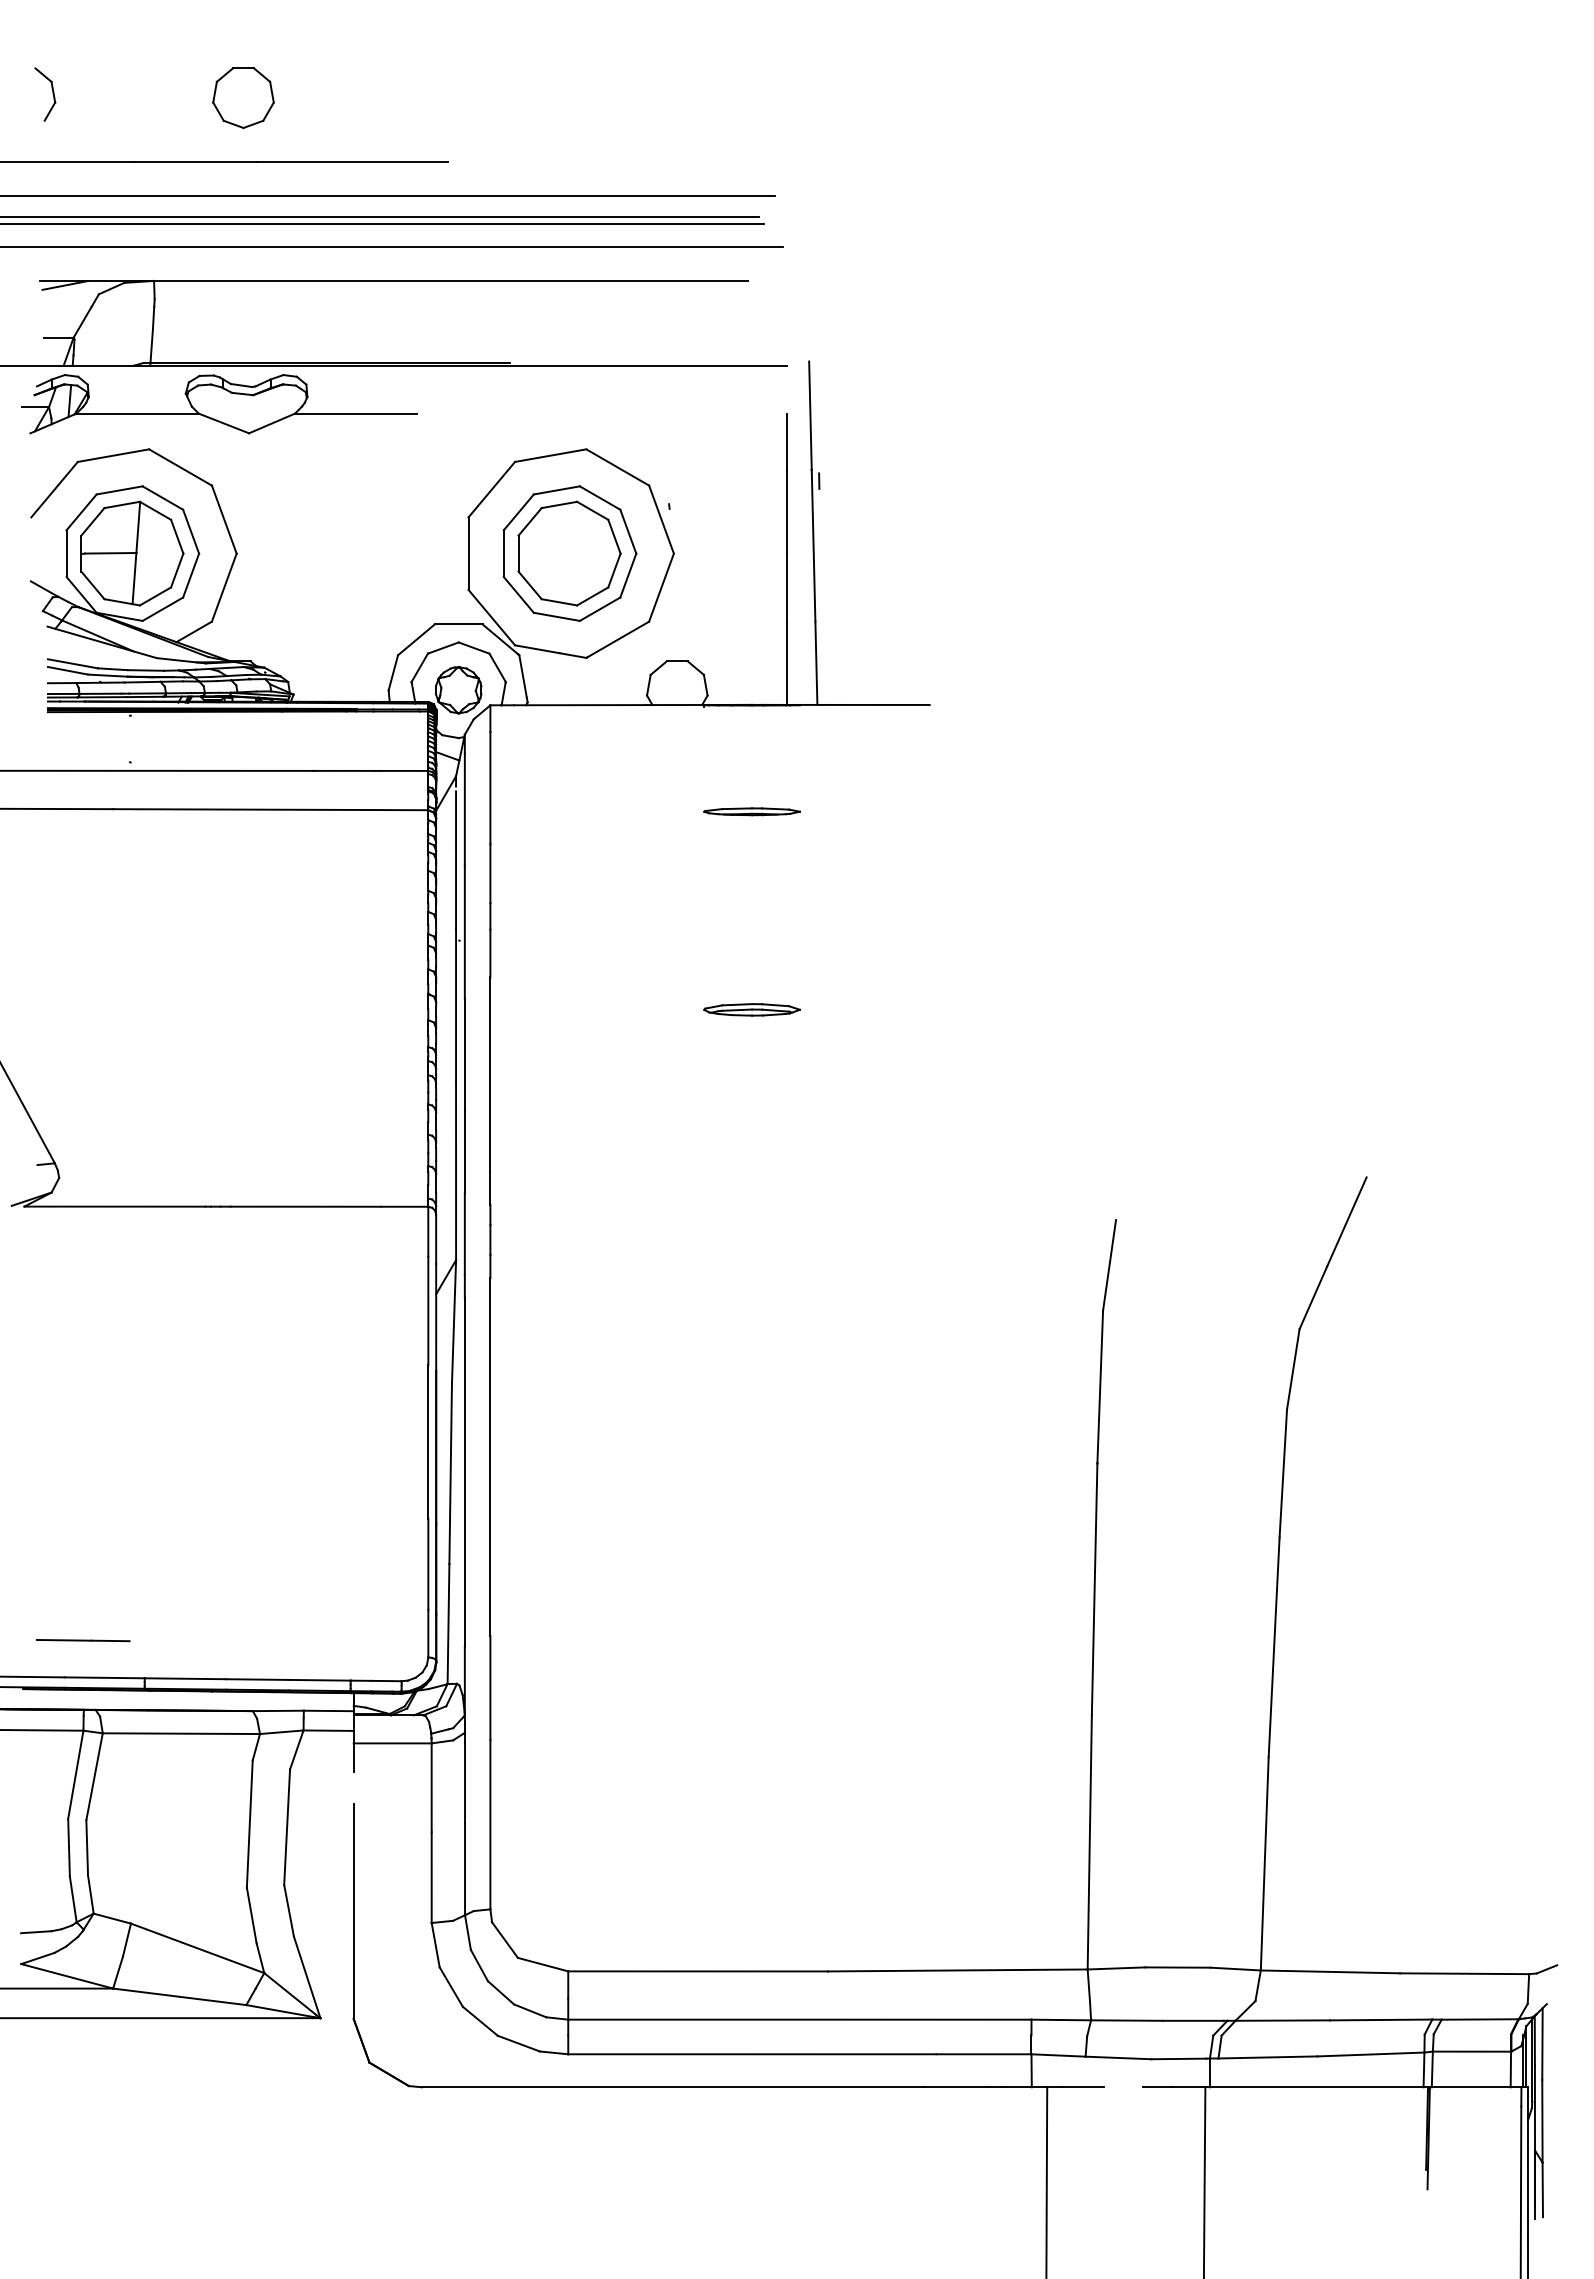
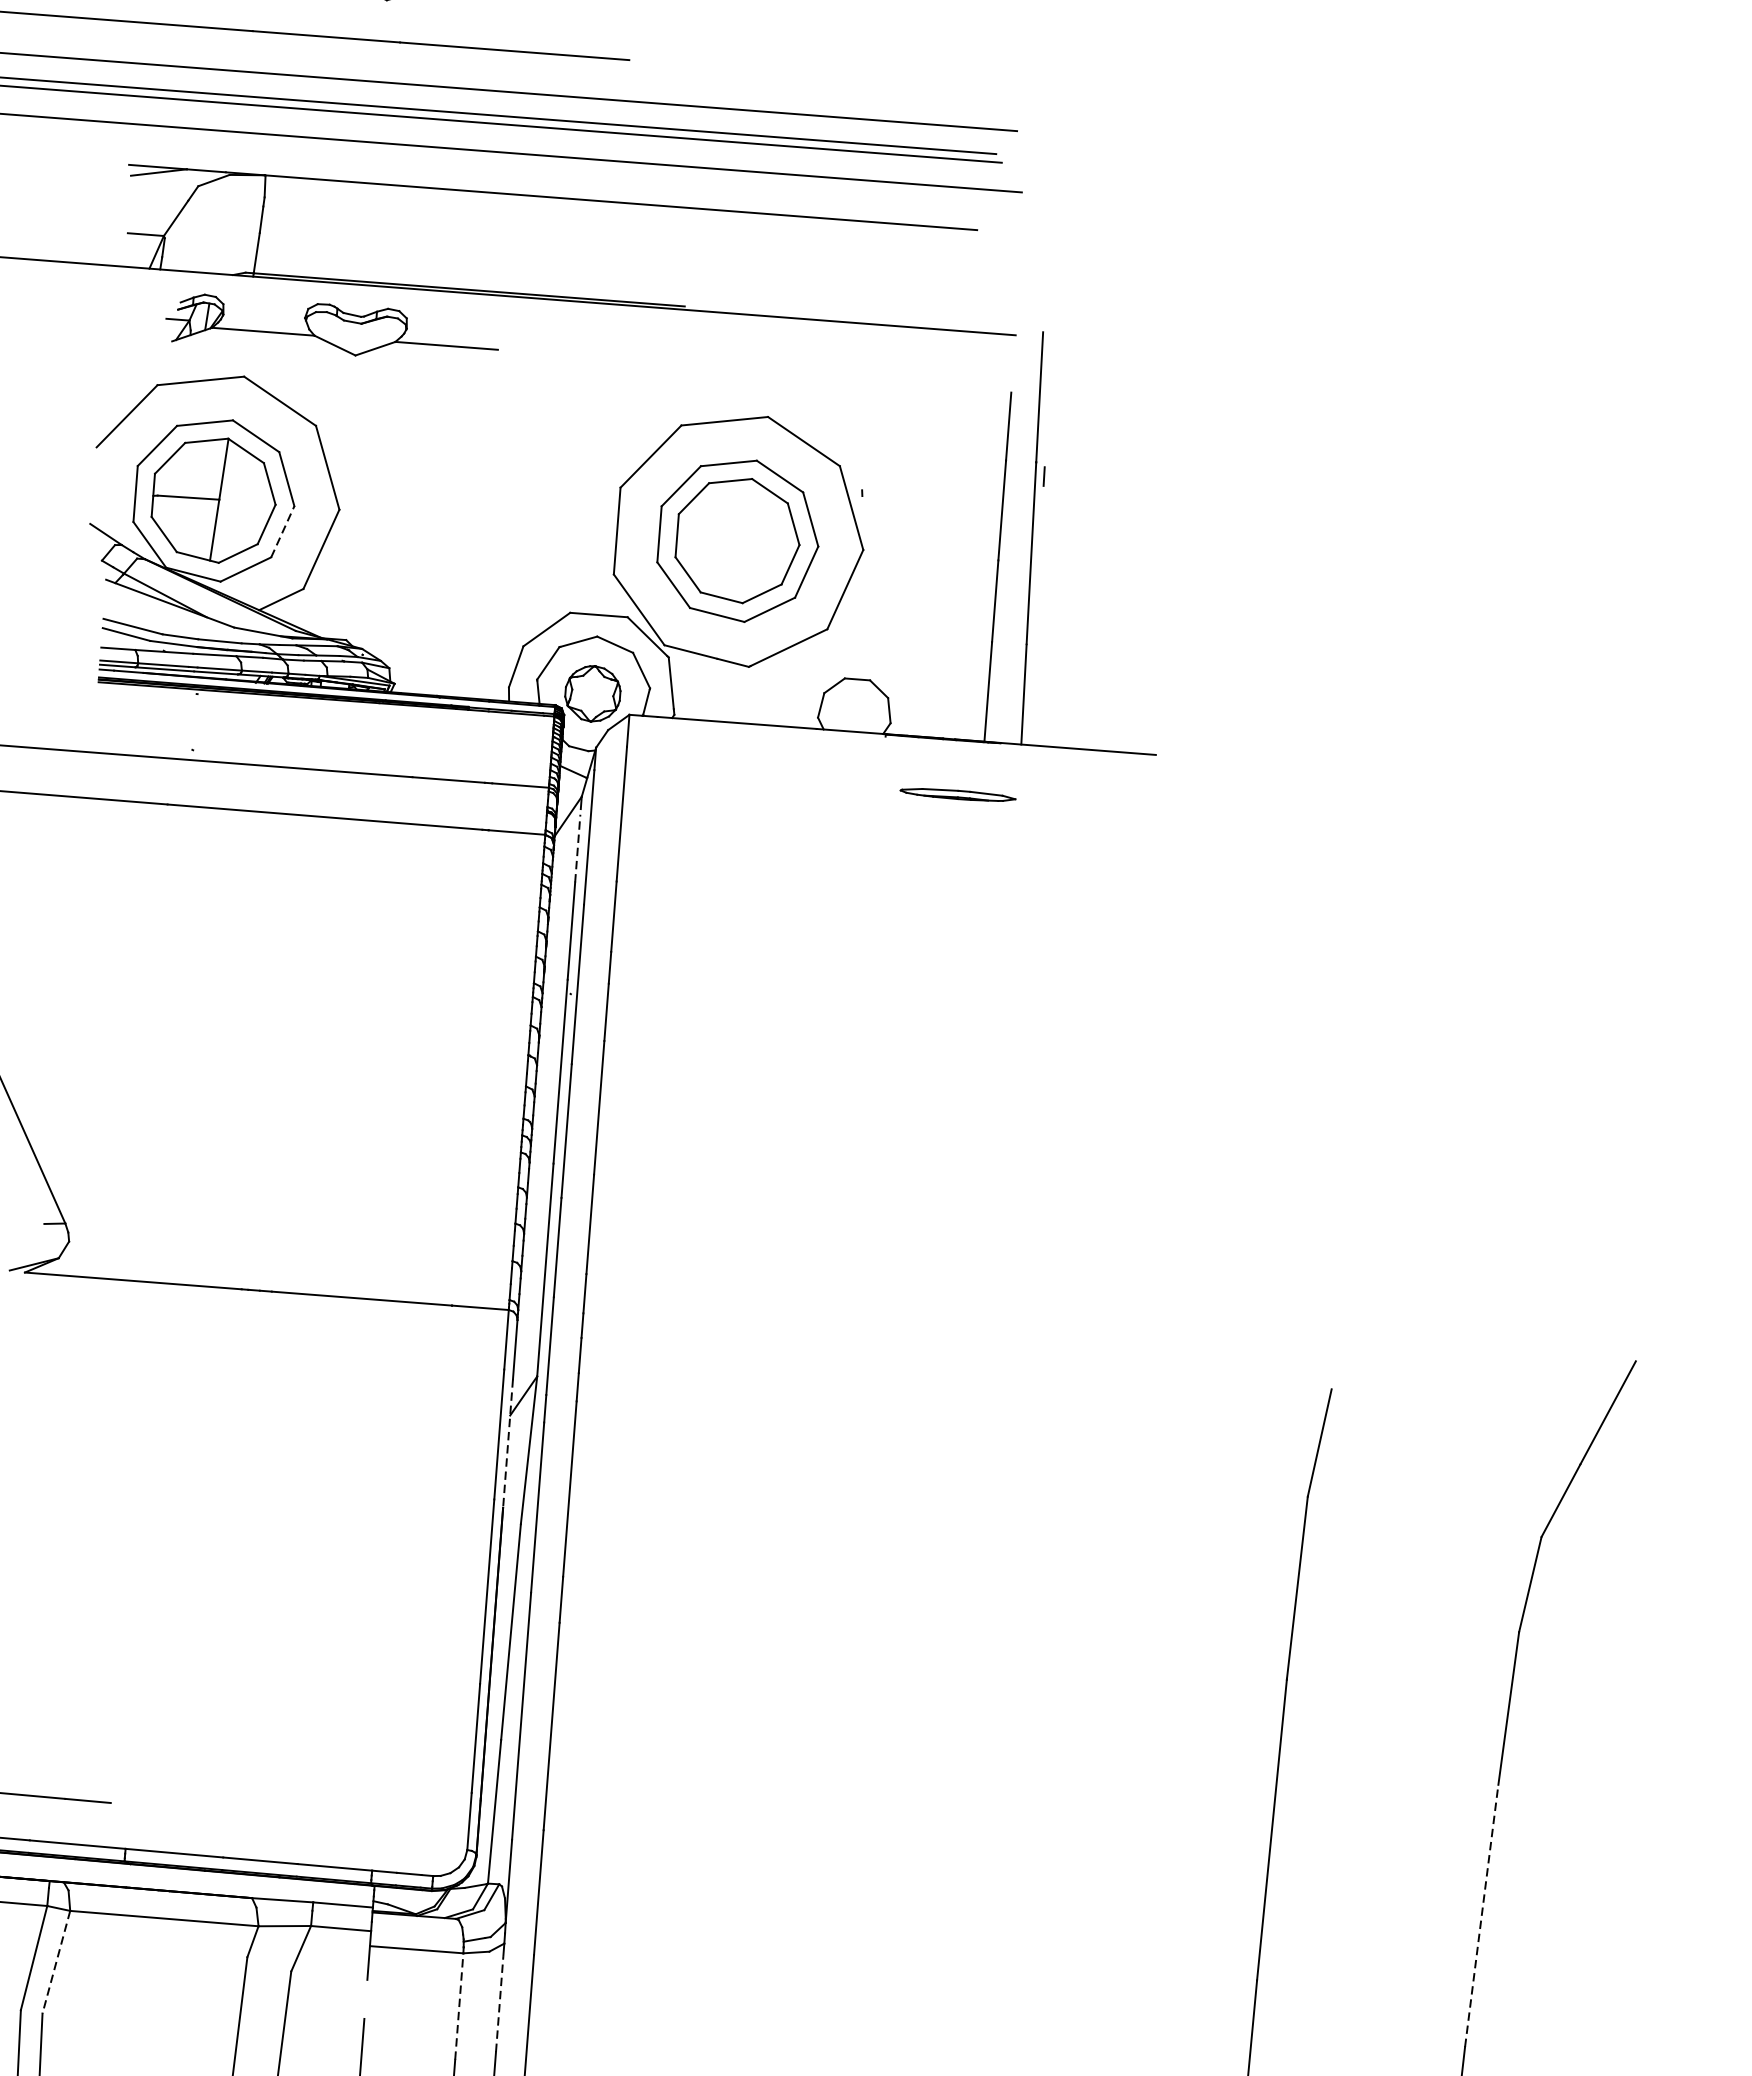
part: (219, 404) -> (332, 329), size x0.7
line: (191, 575) -> (283, 531), solid -> dashed
part: (751, 811) -> (957, 794), moved
line: (456, 819) -> (578, 848), solid -> dashed
part: (751, 1009) -> (914, 1103), removed
line: (436, 1317) -> (508, 1443), solid -> dashed
line: (1274, 1647) -> (1482, 1916), solid -> dashed
line: (94, 1777) -> (56, 1963), solid -> dashed
line: (465, 1783) -> (500, 2004), solid -> dashed
line: (431, 1787) -> (459, 2006), solid -> dashed

